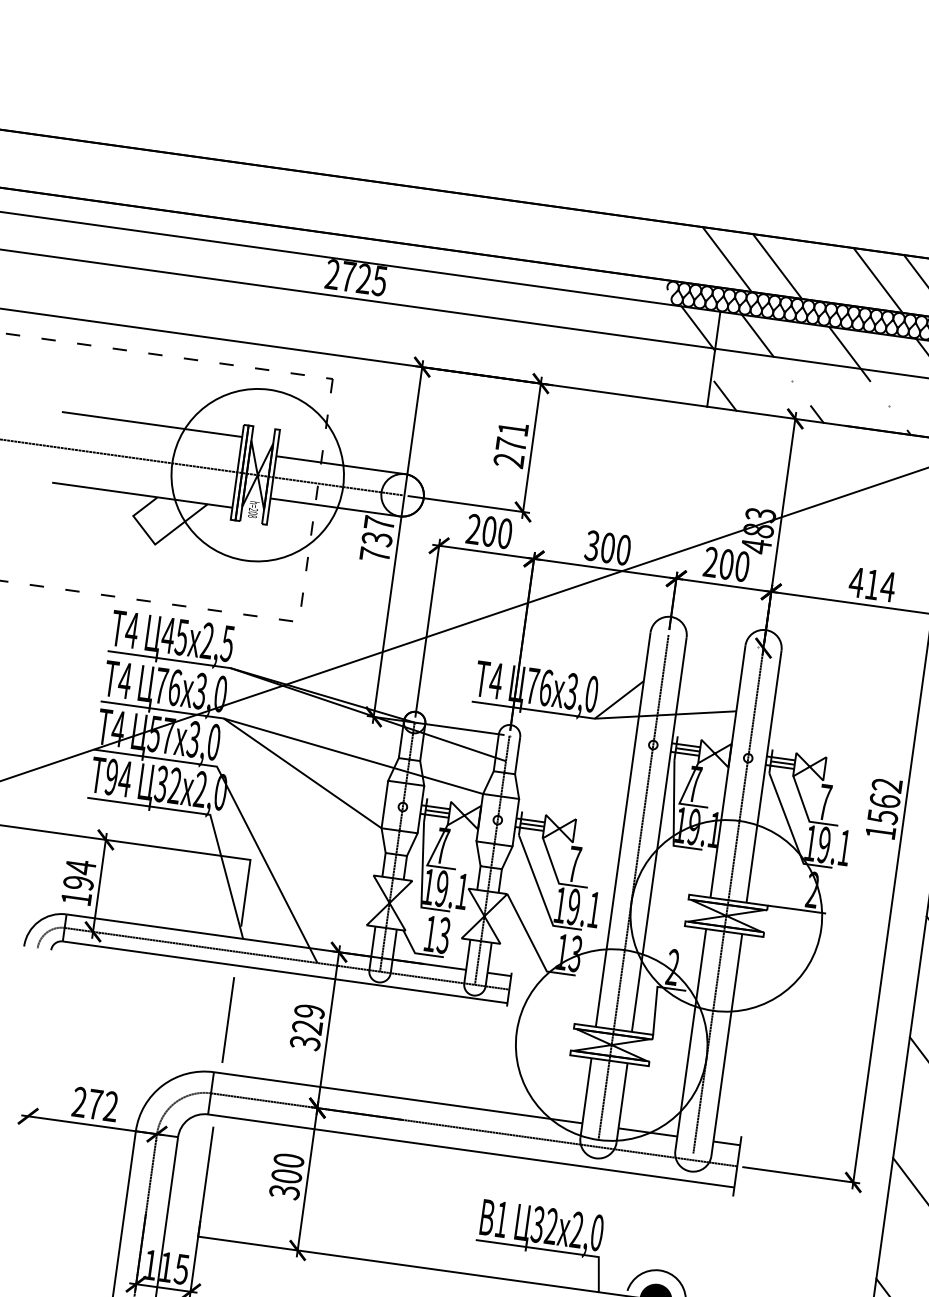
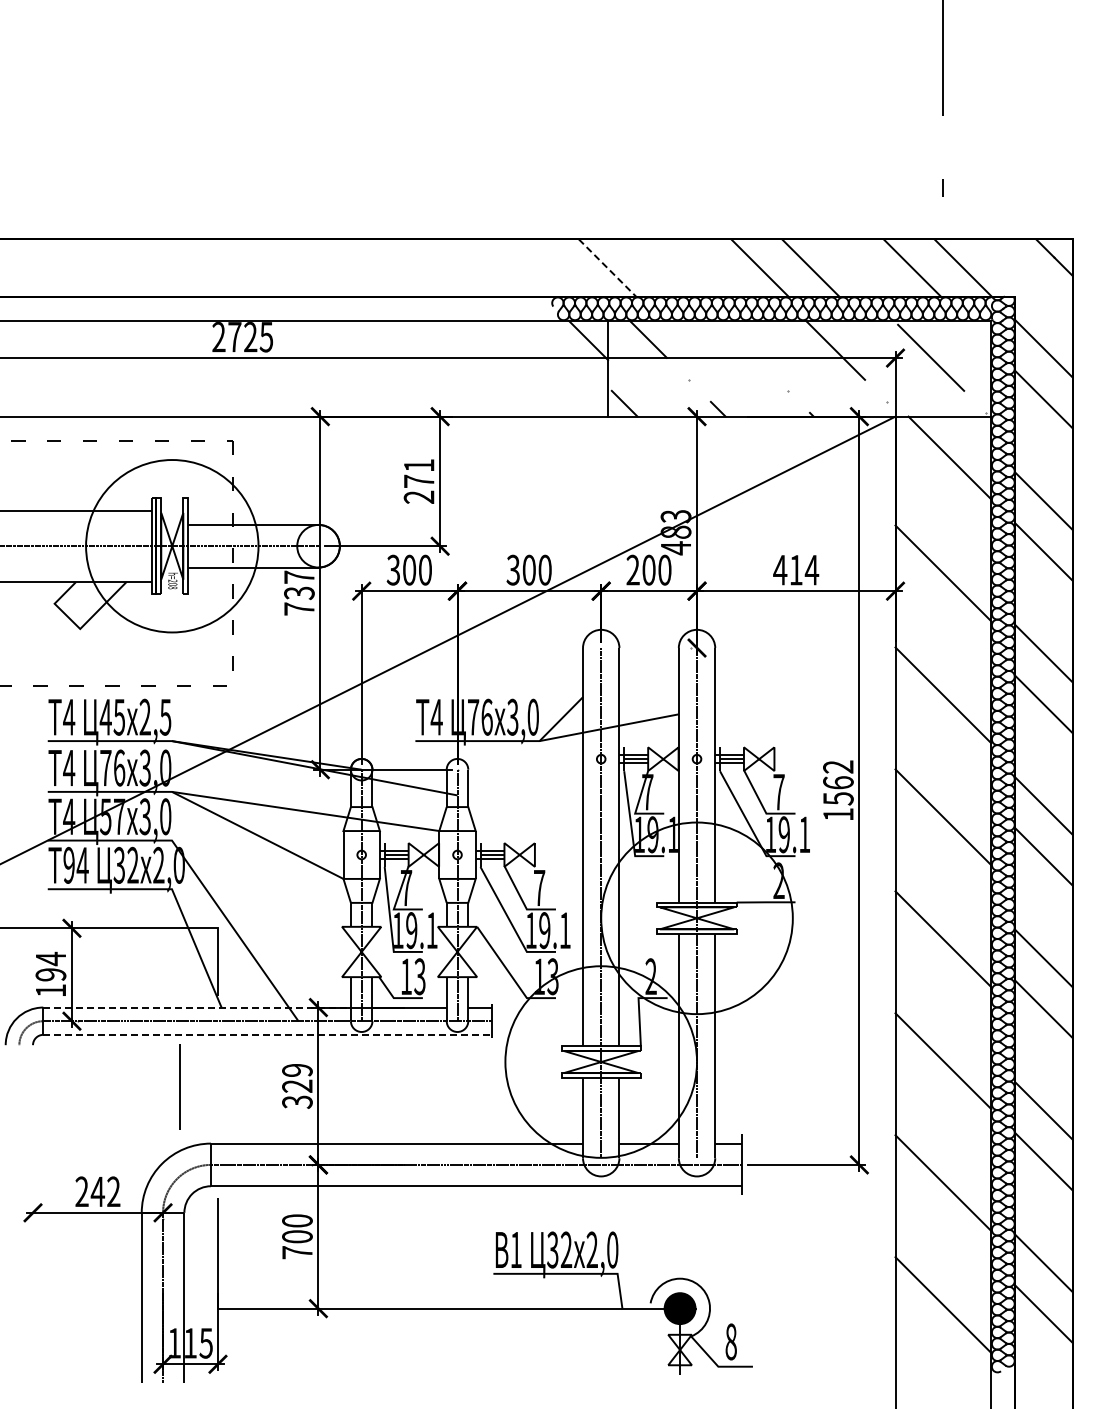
line: (726, 259) -> (607, 268), solid -> dashed
line: (777, 265) -> (658, 267), removed
line: (849, 353) -> (741, 344), removed
text: (473, 529) -> (393, 570), 200 -> 300
line: (219, 935) -> (197, 1007), solid -> dashed
line: (285, 972) -> (268, 1034), solid -> dashed
line: (227, 1019) -> (179, 1086), moved
text: (94, 1104) -> (97, 1191), 272 -> 242
text: (284, 1191) -> (297, 1252), 300 -> 700

